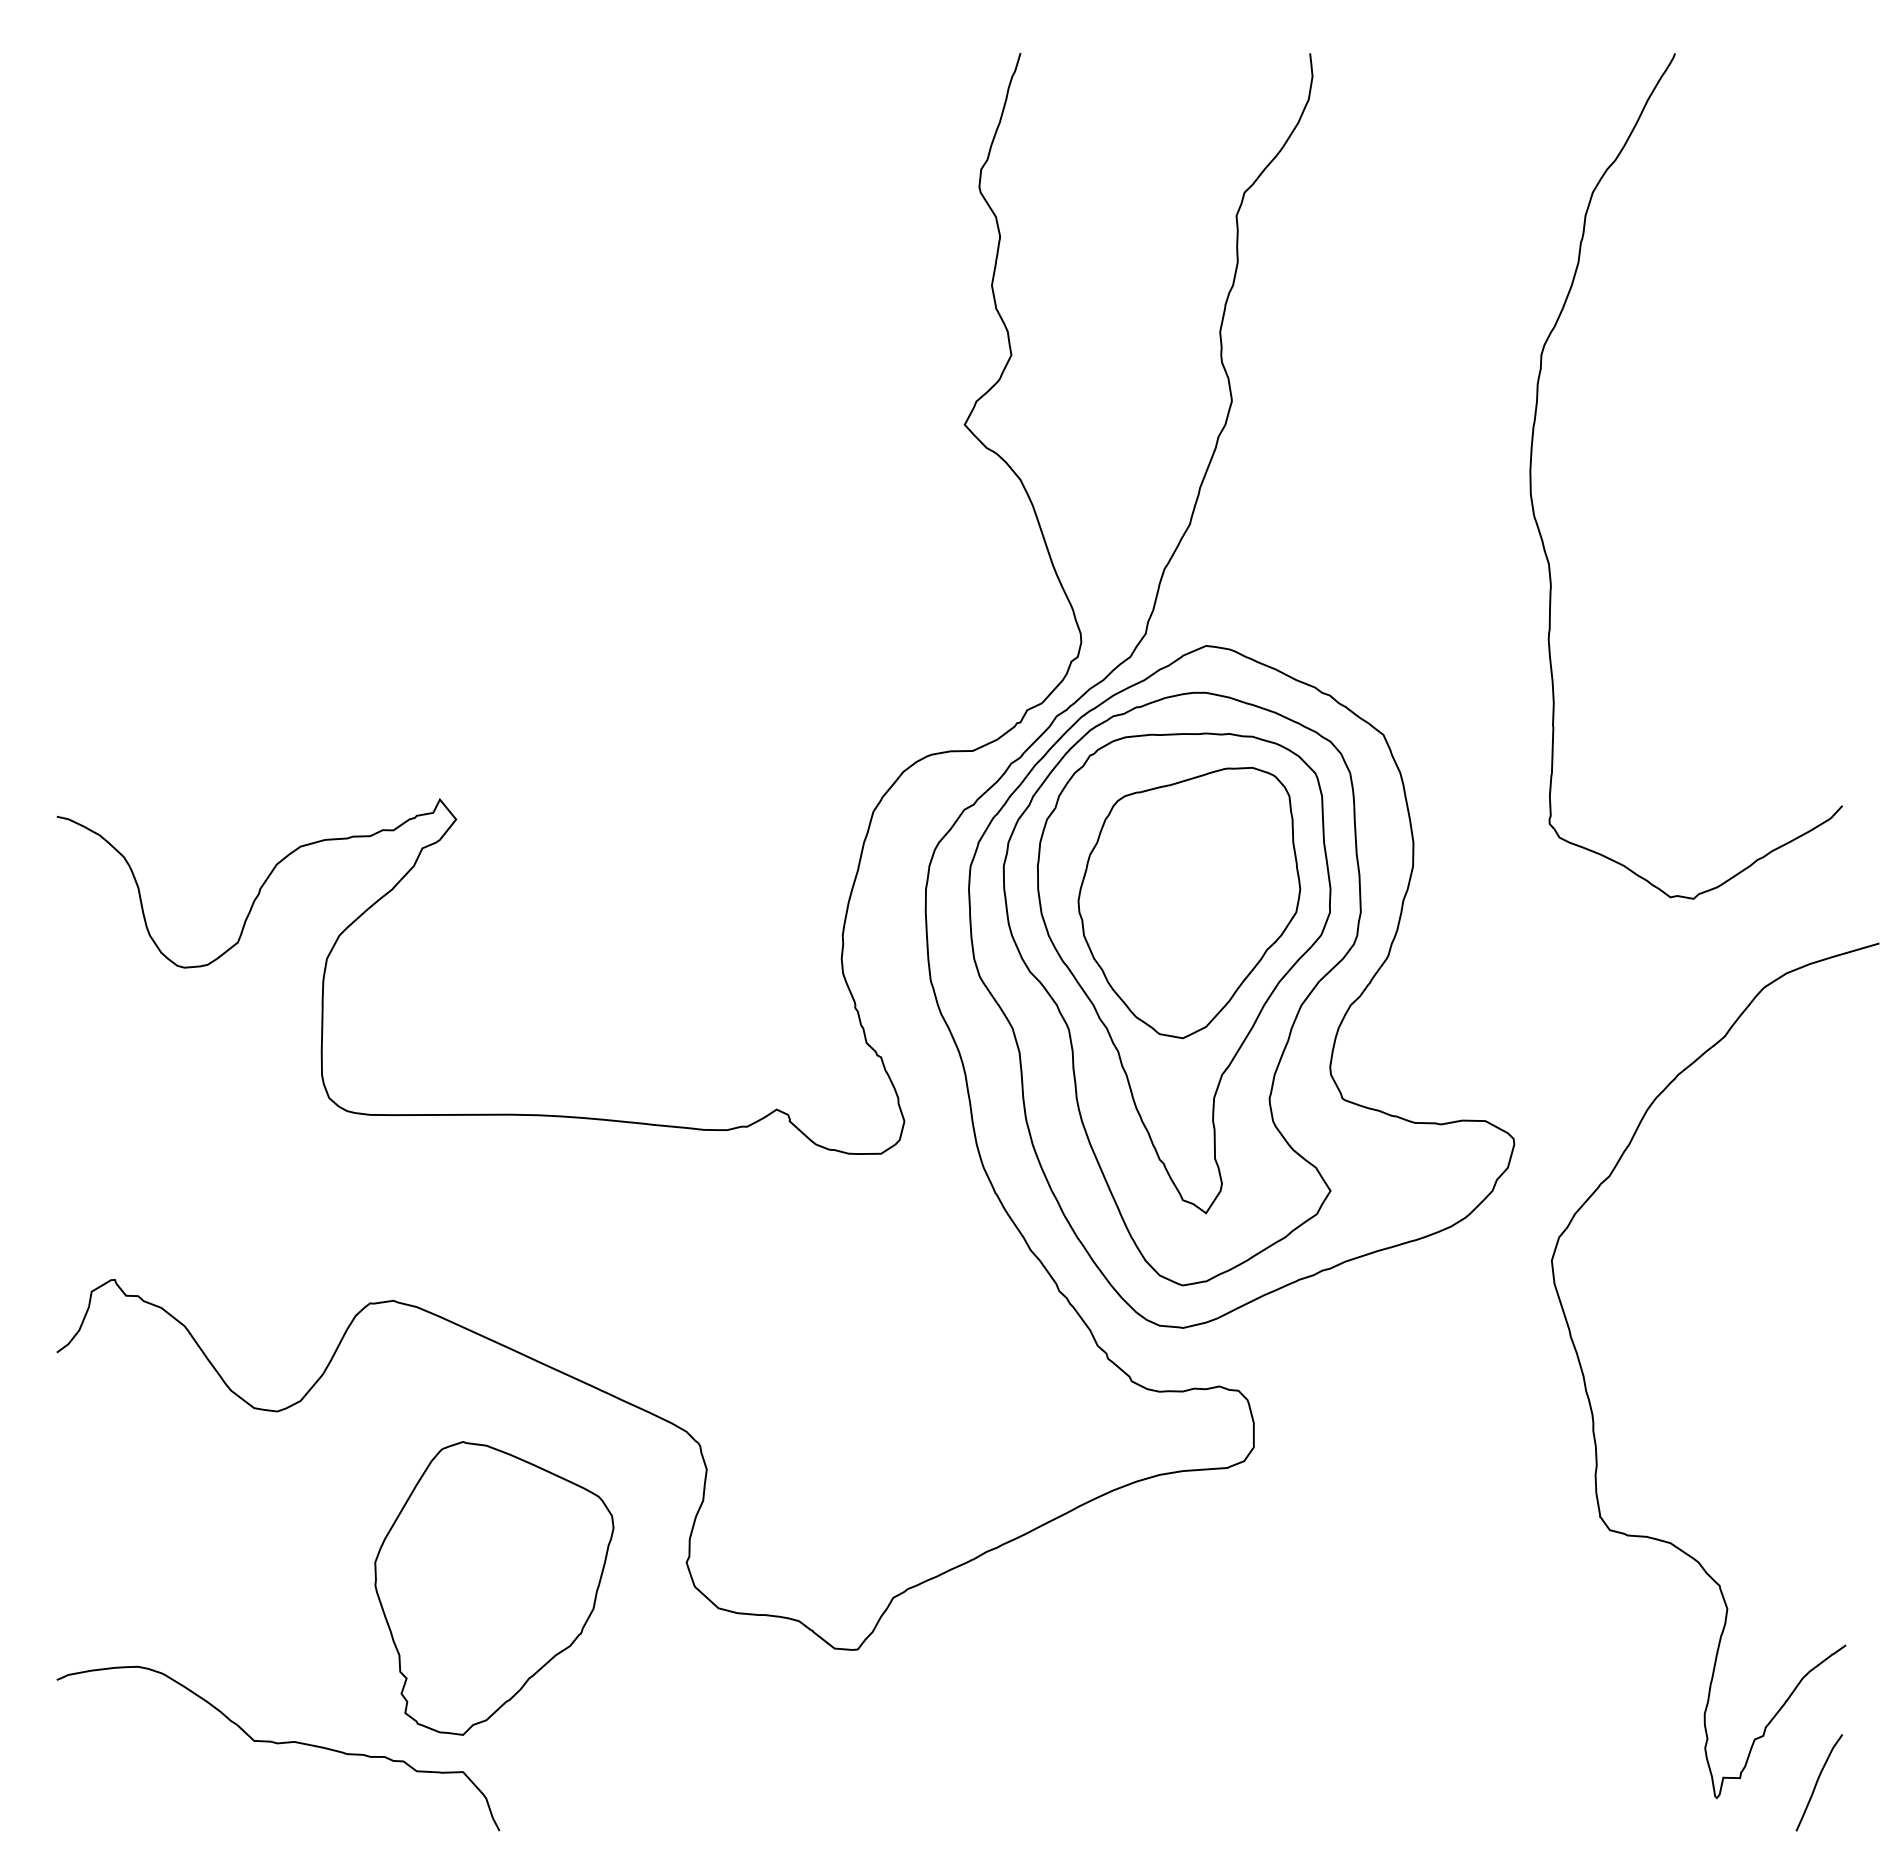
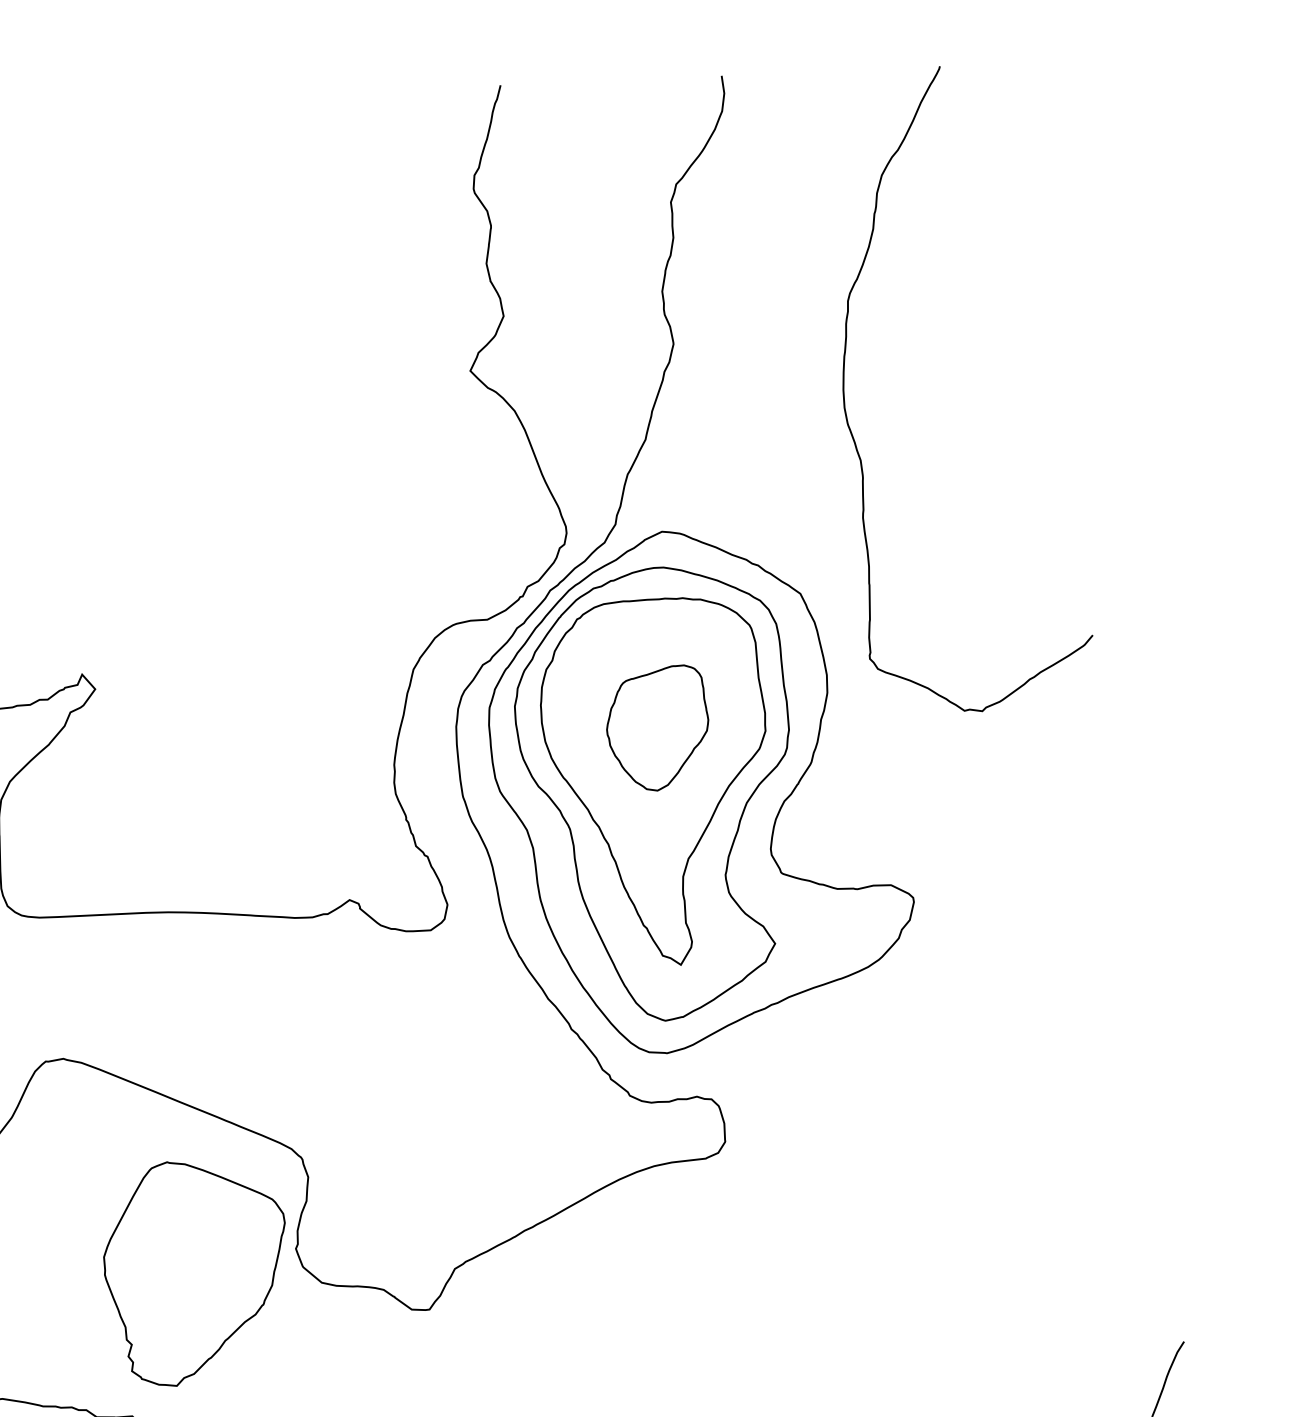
curve: (1531, 476) -> (844, 394), moved
part: (1189, 902) -> (657, 728), size x0.6
curve: (1590, 1401) -> (980, 1095), removed
part: (494, 1588) -> (195, 1273), moved

